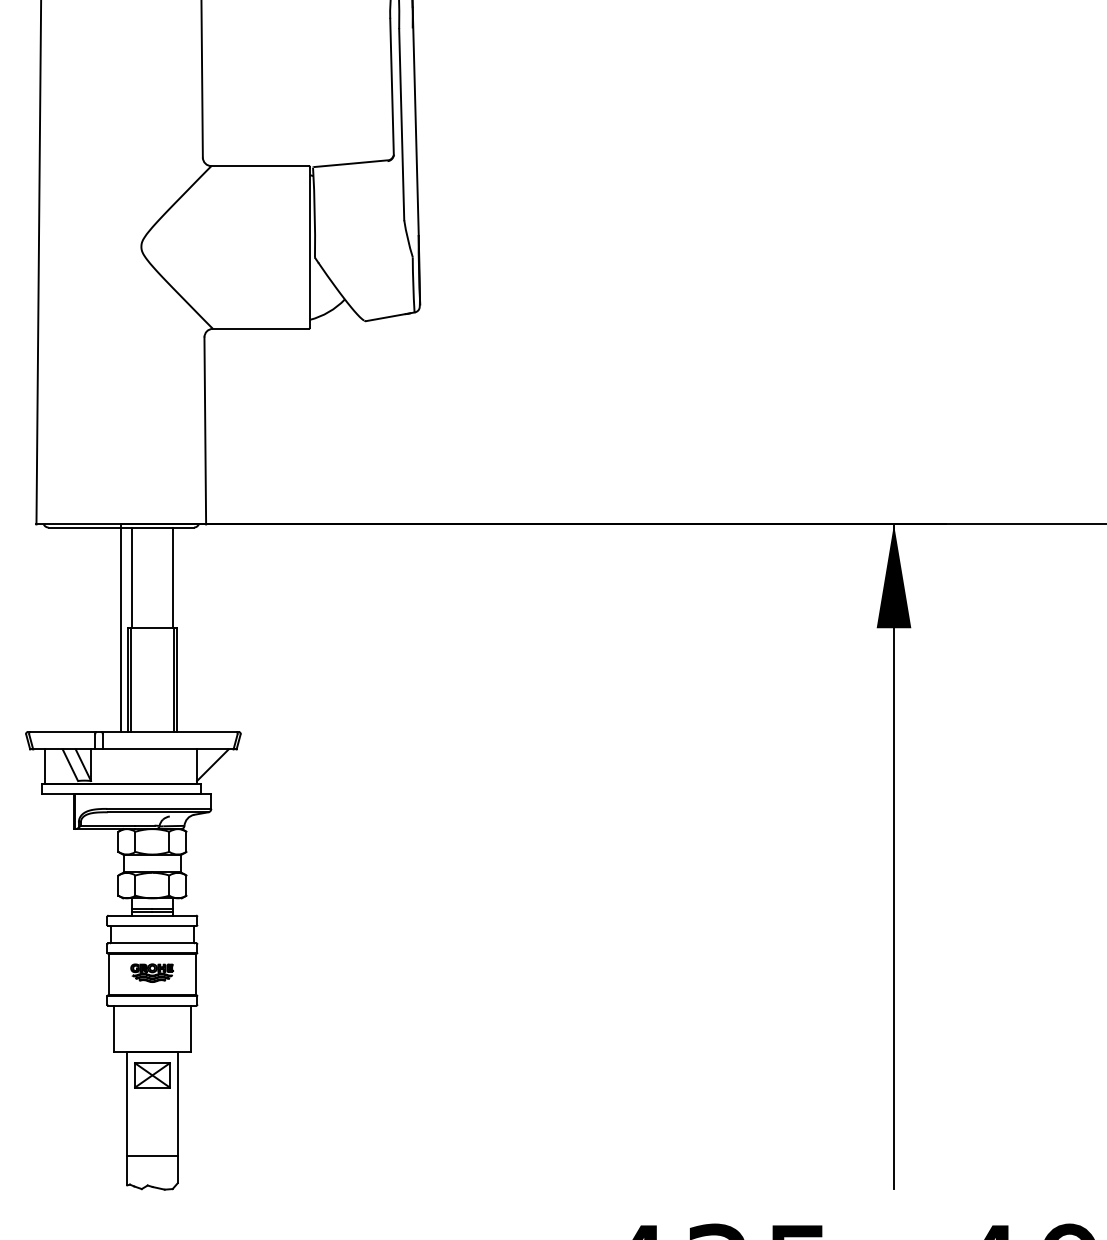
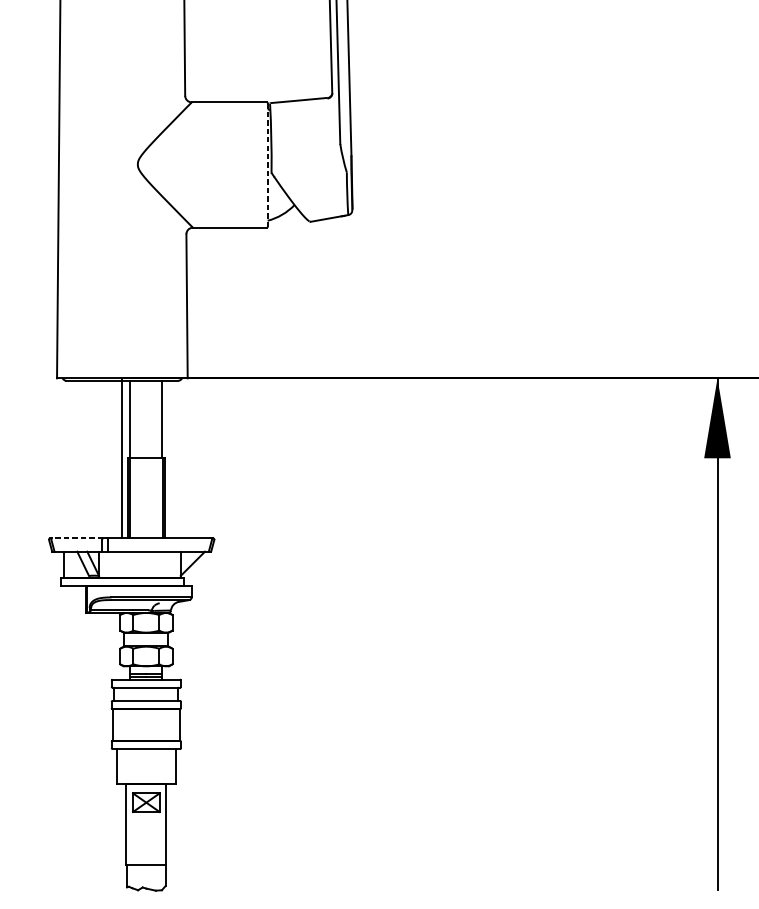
line: (309, 247) -> (267, 165), solid -> dashed
line: (62, 732) -> (77, 538), solid -> dashed
part: (151, 972) -> (145, 723), removed

